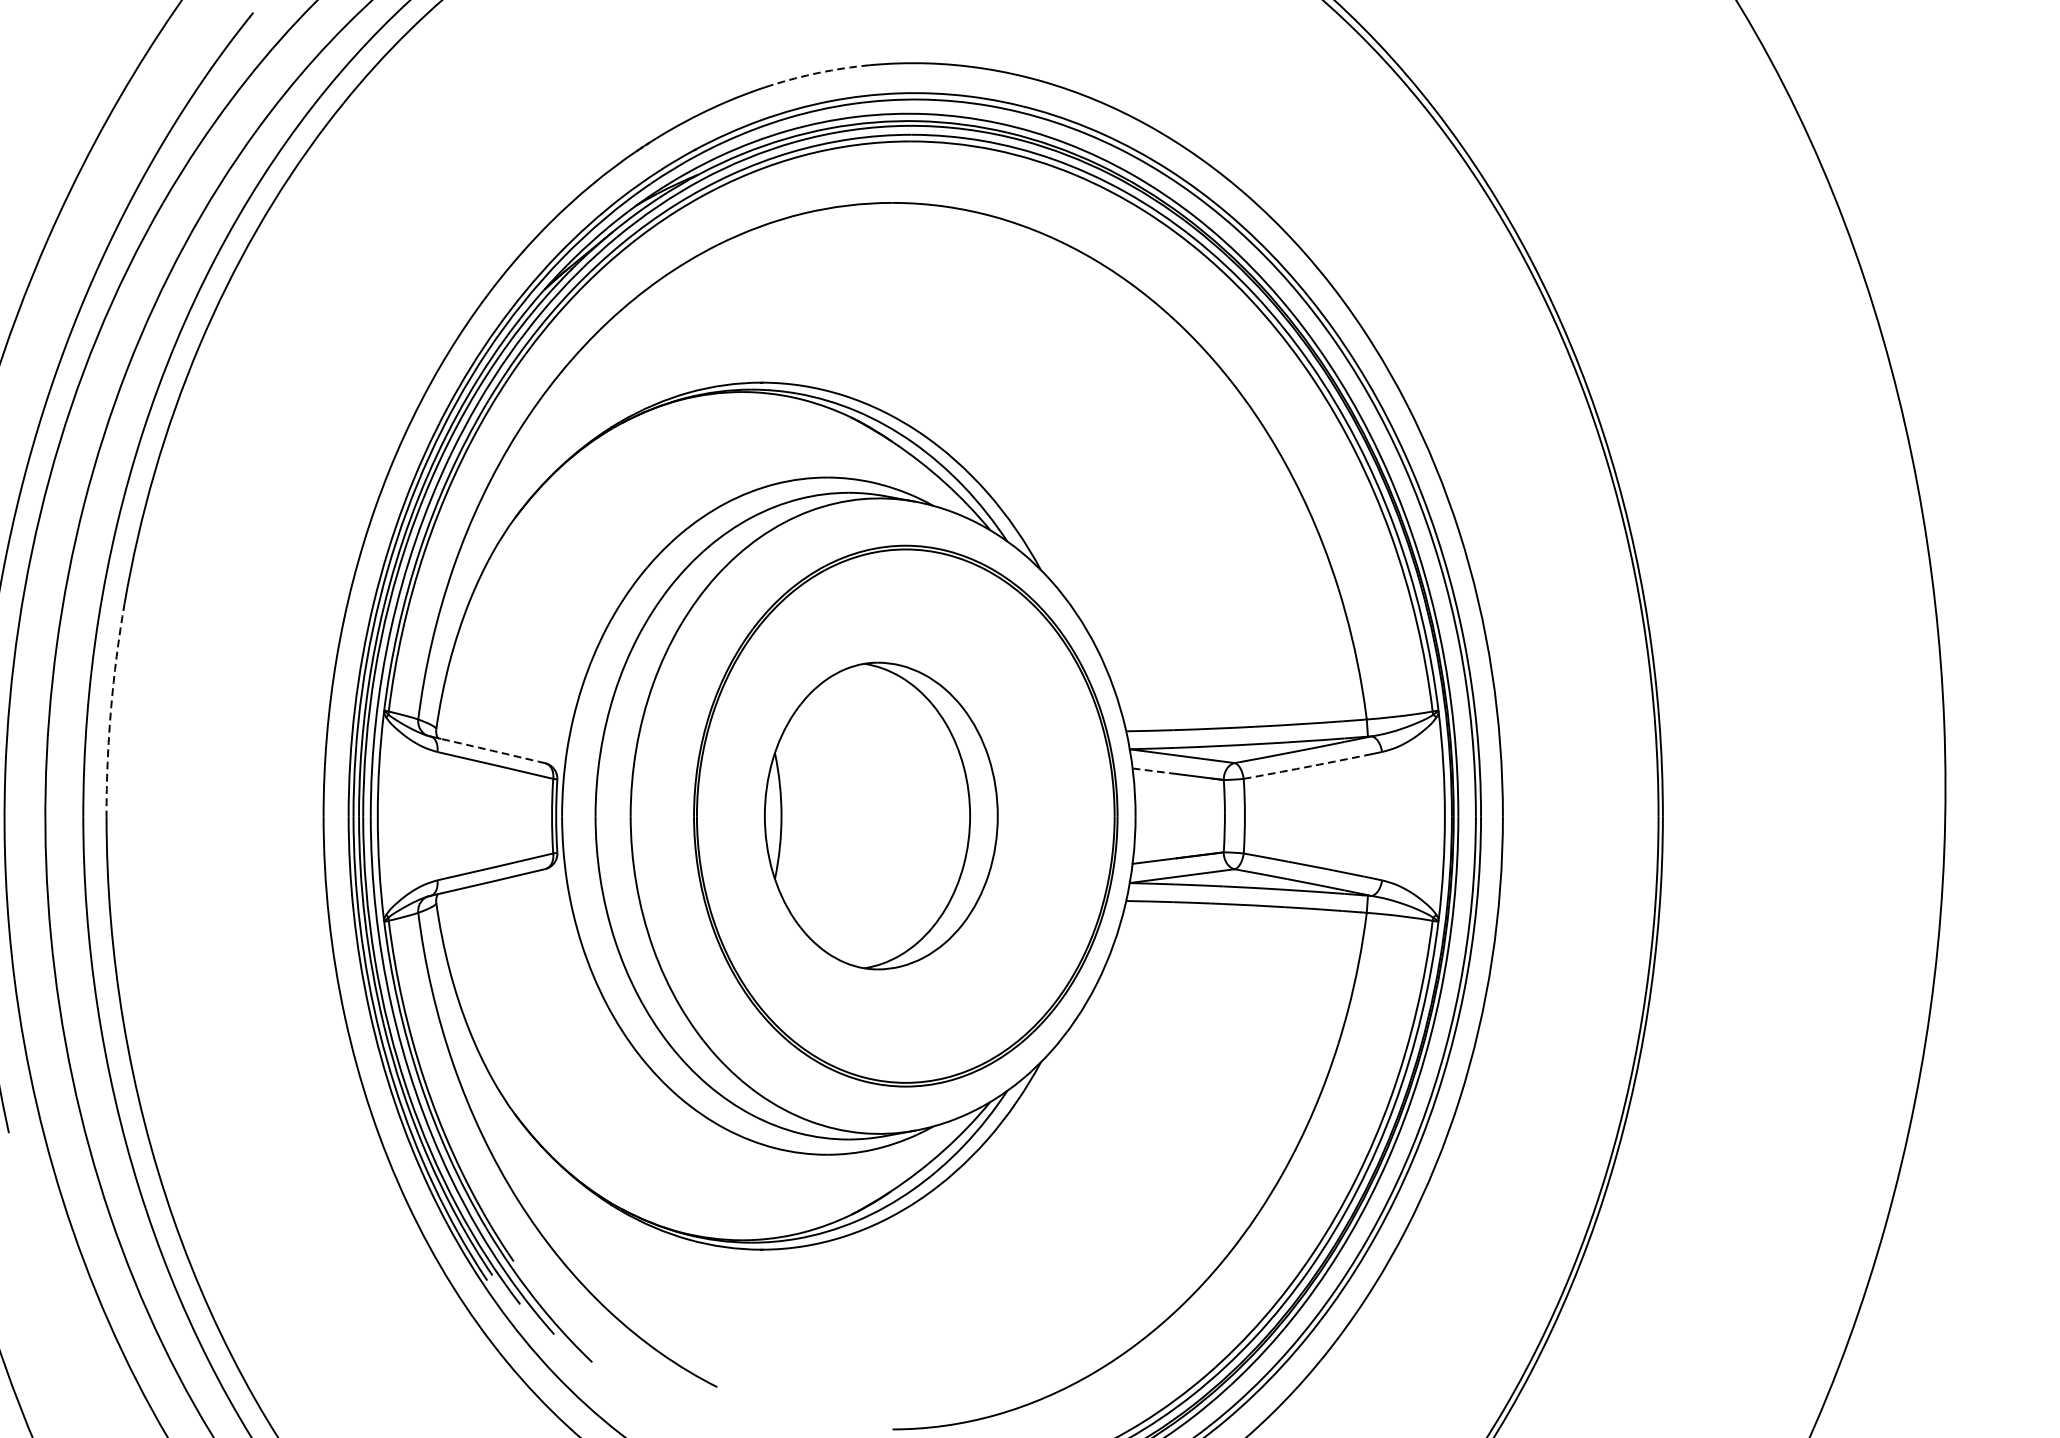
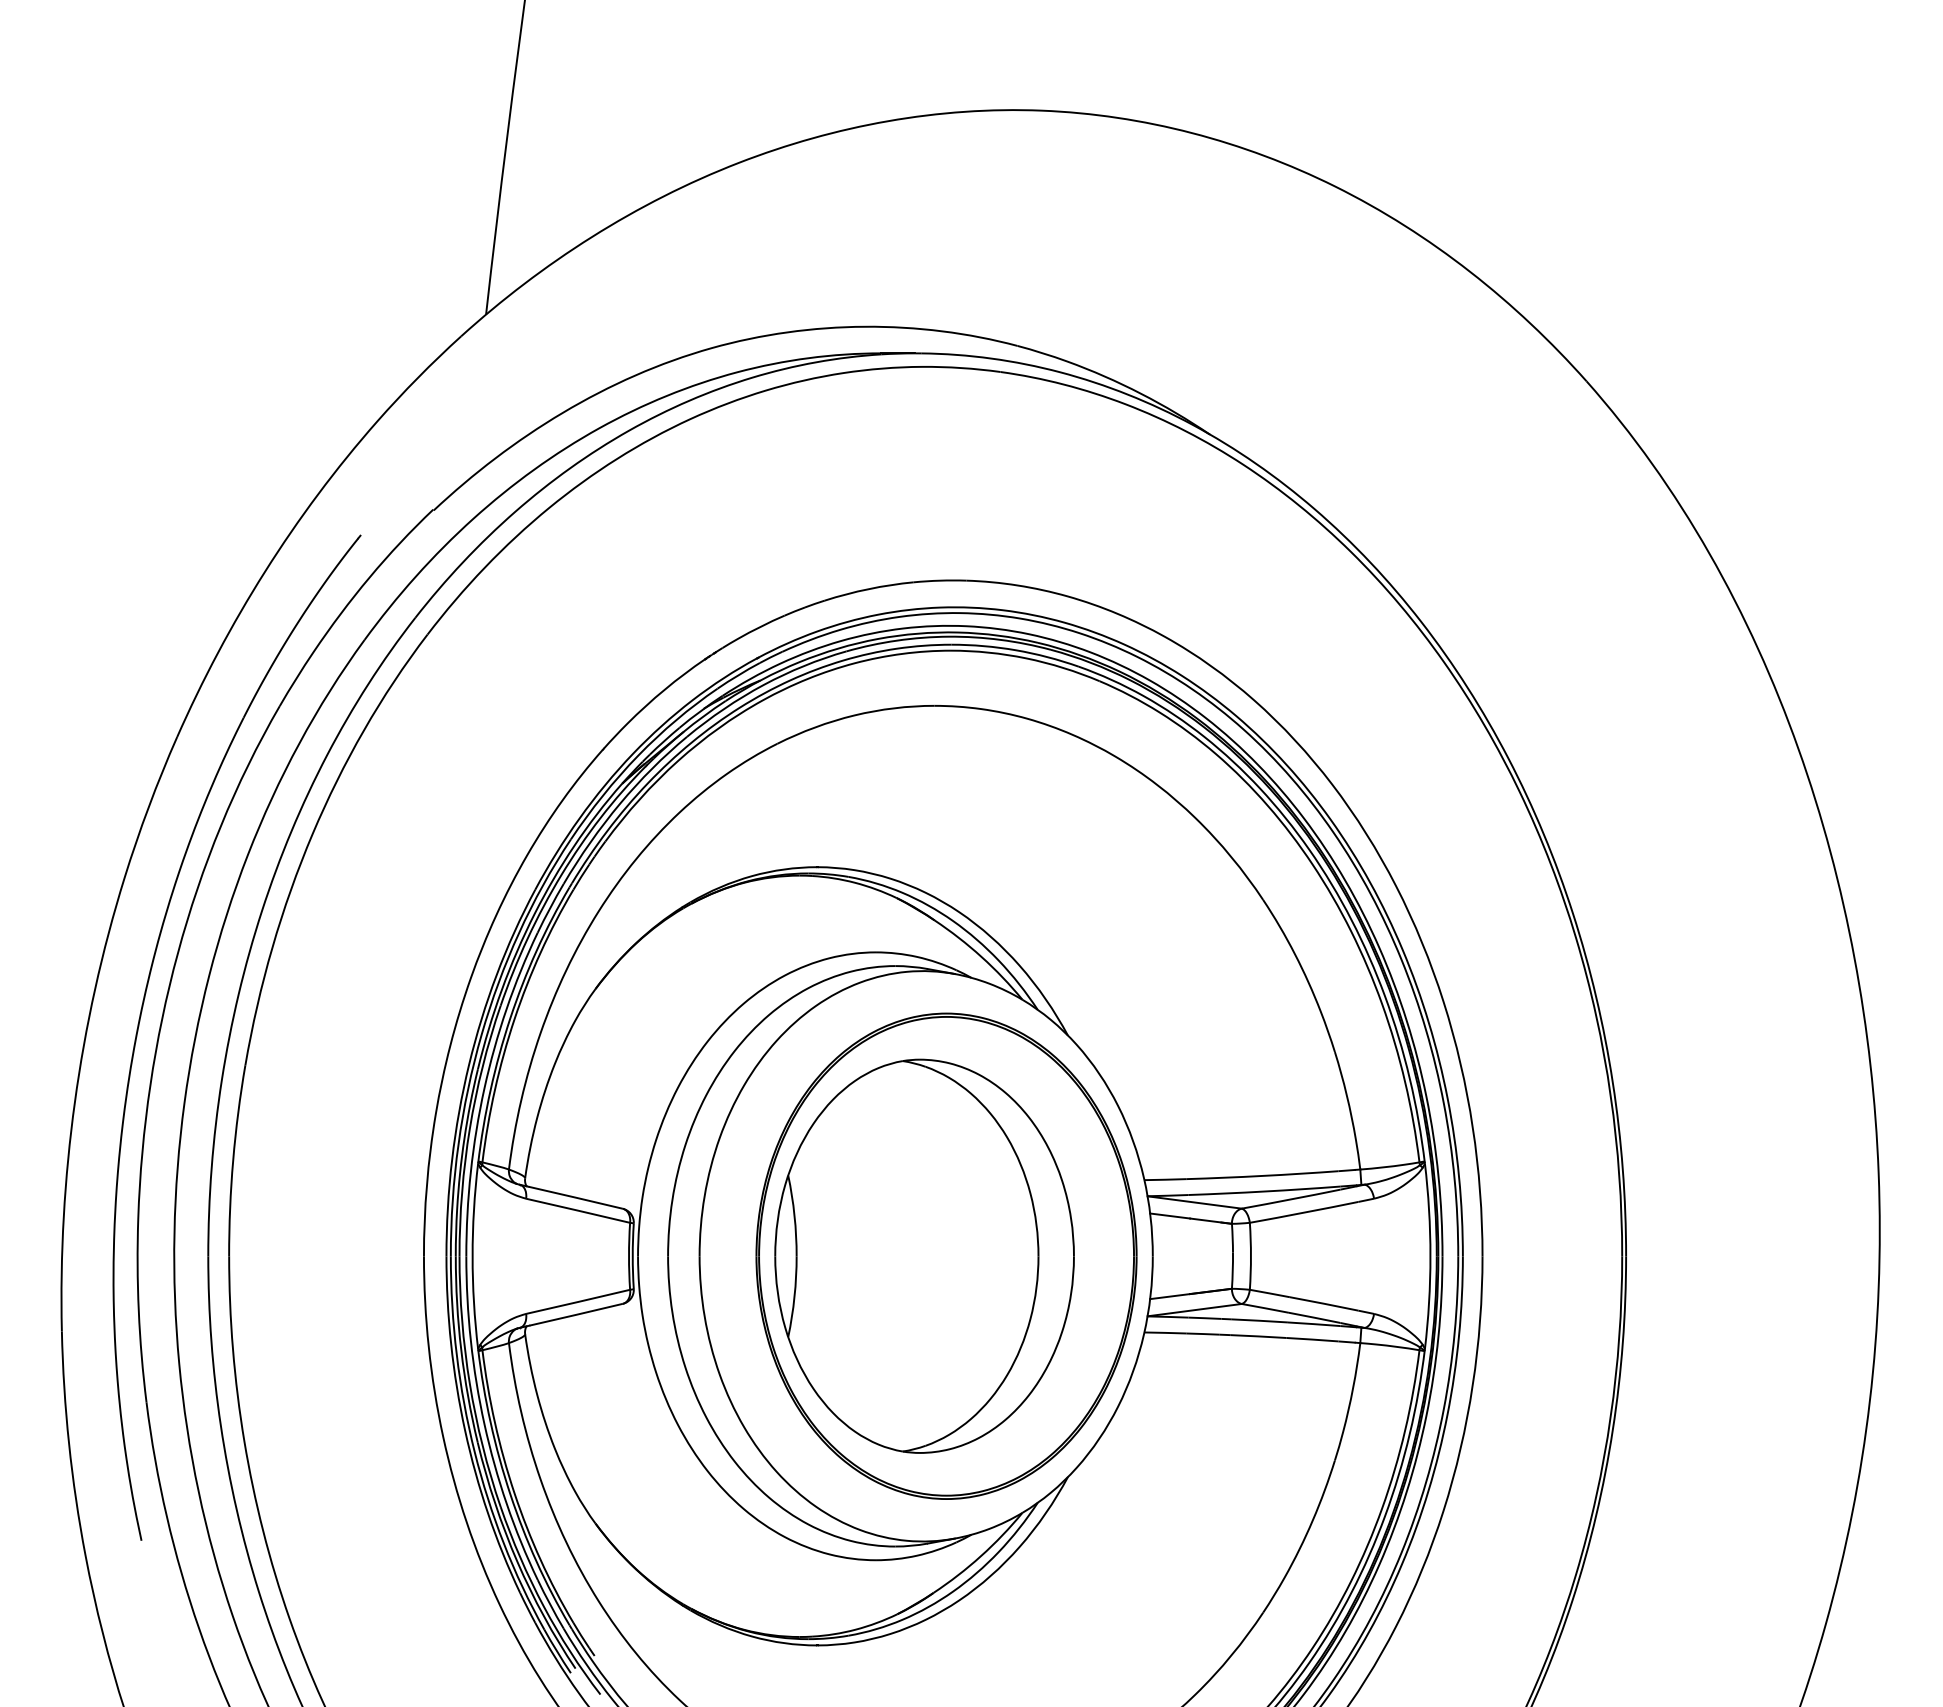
arc: (818, 73) -> (868, 589), dashed -> solid
arc: (111, 709) -> (233, 1160), dashed -> solid
arc: (492, 750) -> (575, 1197), dashed -> solid
arc: (1304, 767) -> (1304, 1212), dashed -> solid
line: (1155, 771) -> (1170, 1216), dashed -> solid
part: (881, 815) -> (924, 1255), size x1.43

